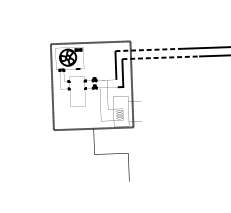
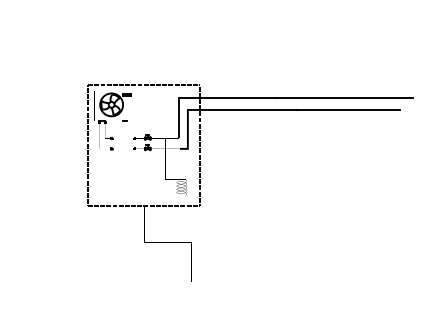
line: (150, 50) -> (227, 98), dashed -> solid
line: (161, 57) -> (242, 109), dashed -> solid

